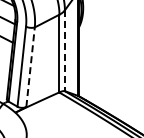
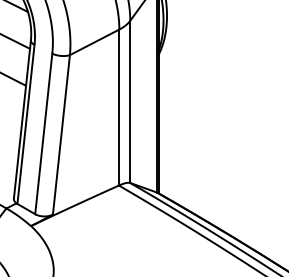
line: (64, 51) -> (129, 103), dashed -> solid
line: (30, 67) -> (61, 135), dashed -> solid

